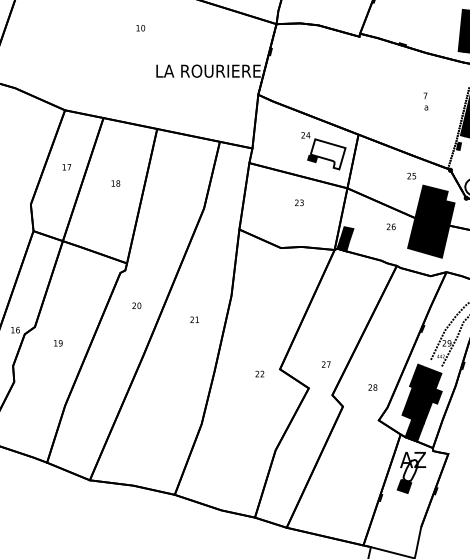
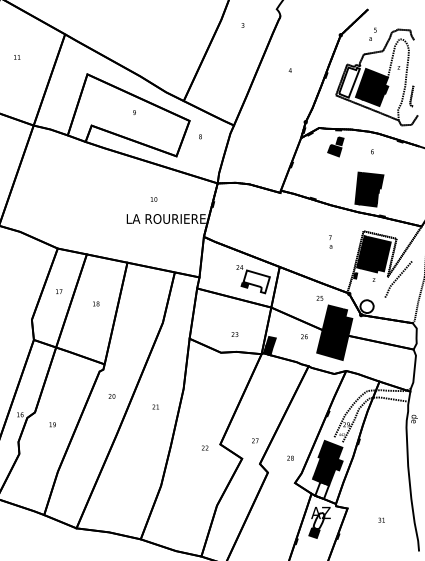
text: (140, 28) -> (153, 199), moved
text: (298, 202) -> (234, 334), moved
fill: (415, 430) -> (322, 490), removed

